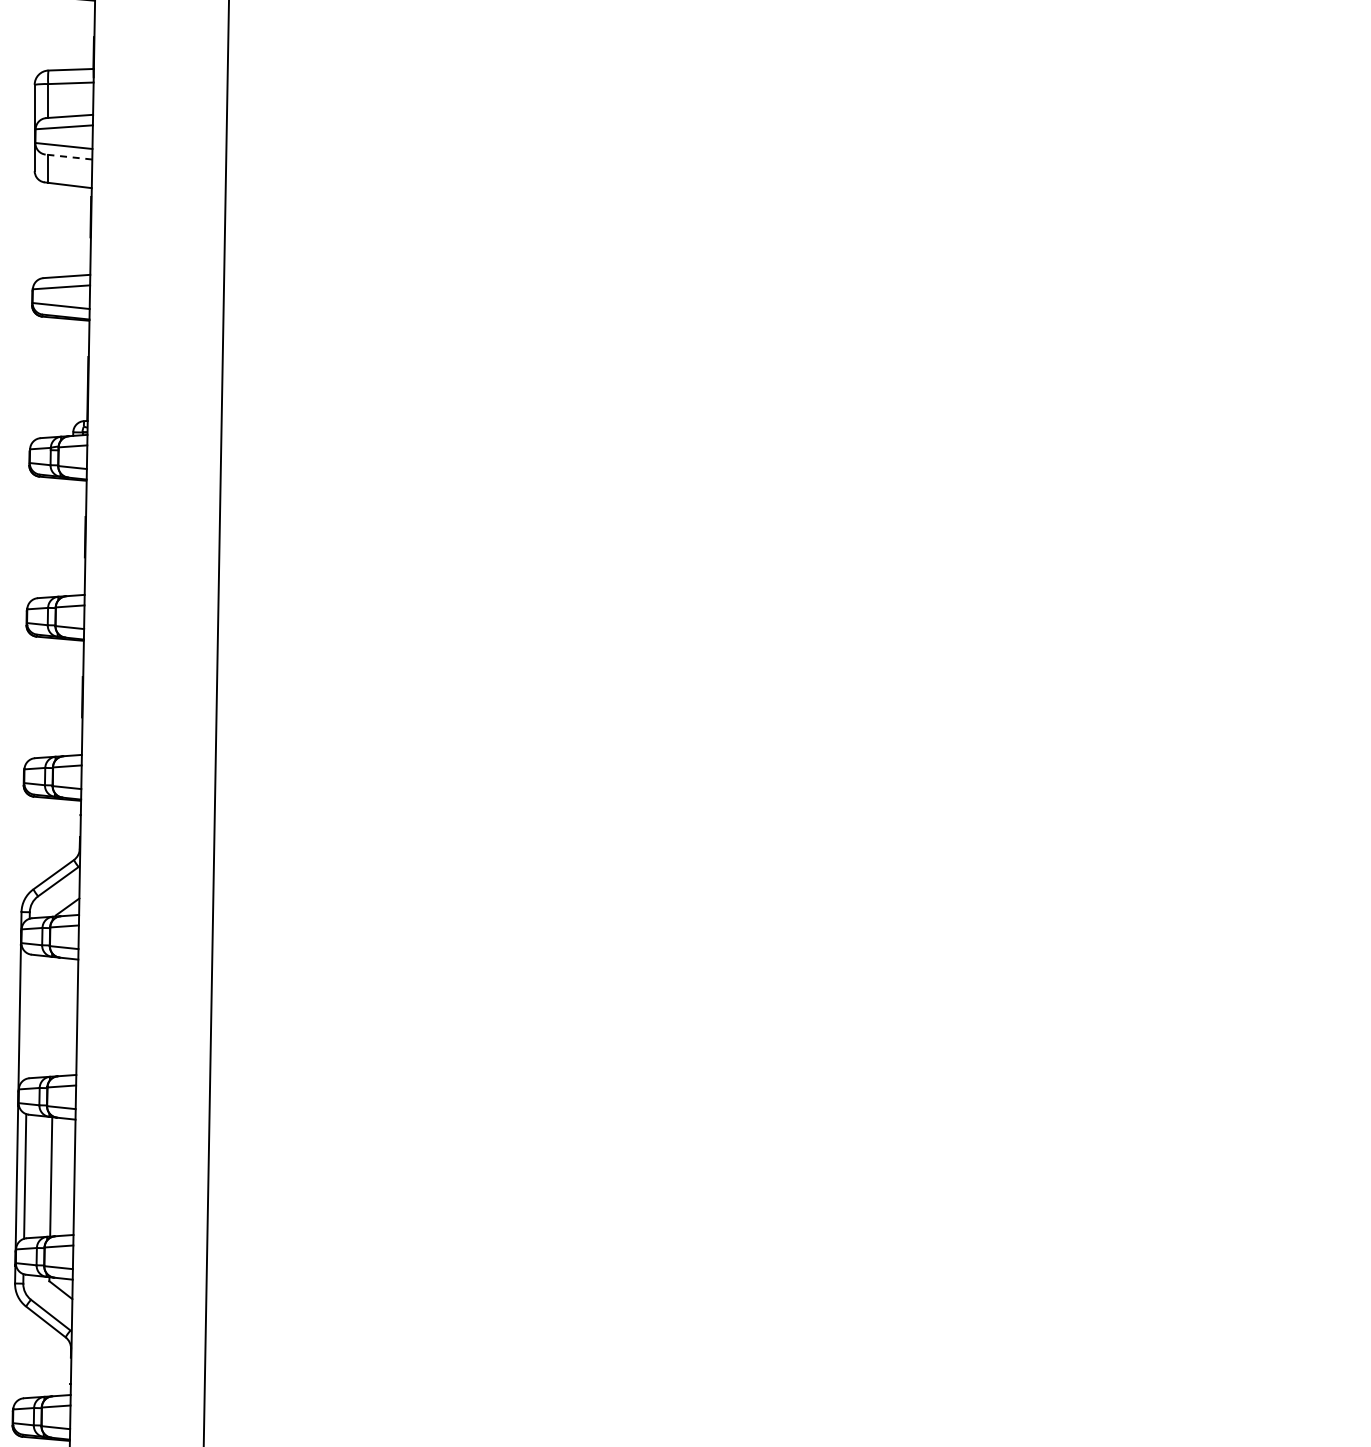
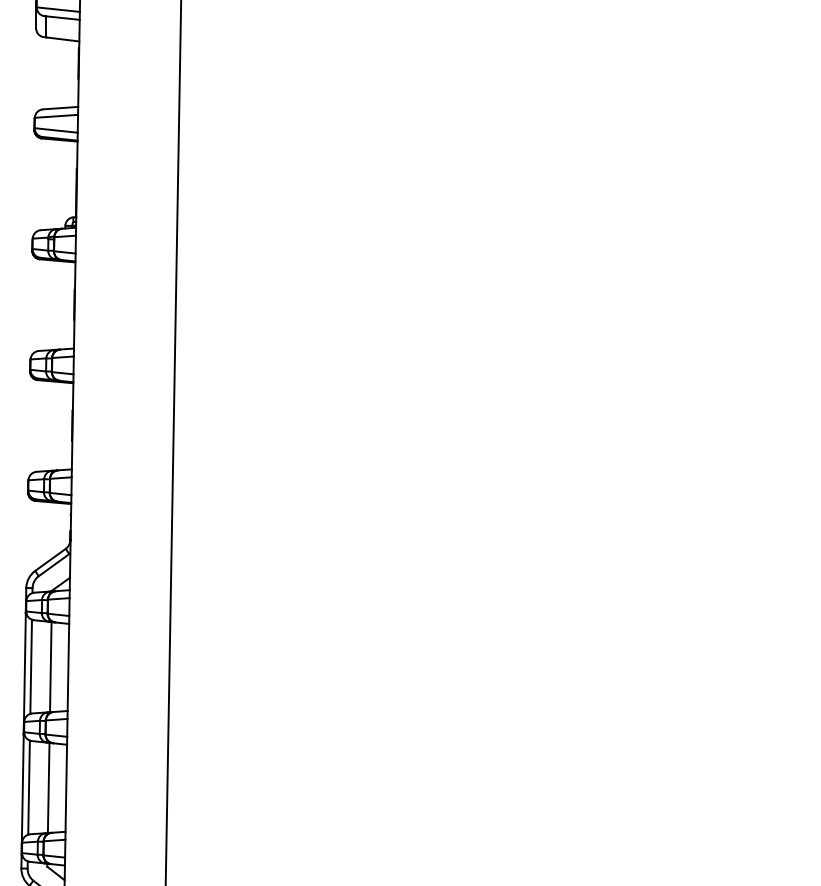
line: (68, 157) -> (61, 18), dashed -> solid
line: (27, 1016) -> (30, 666), added
line: (53, 1016) -> (50, 666), added

